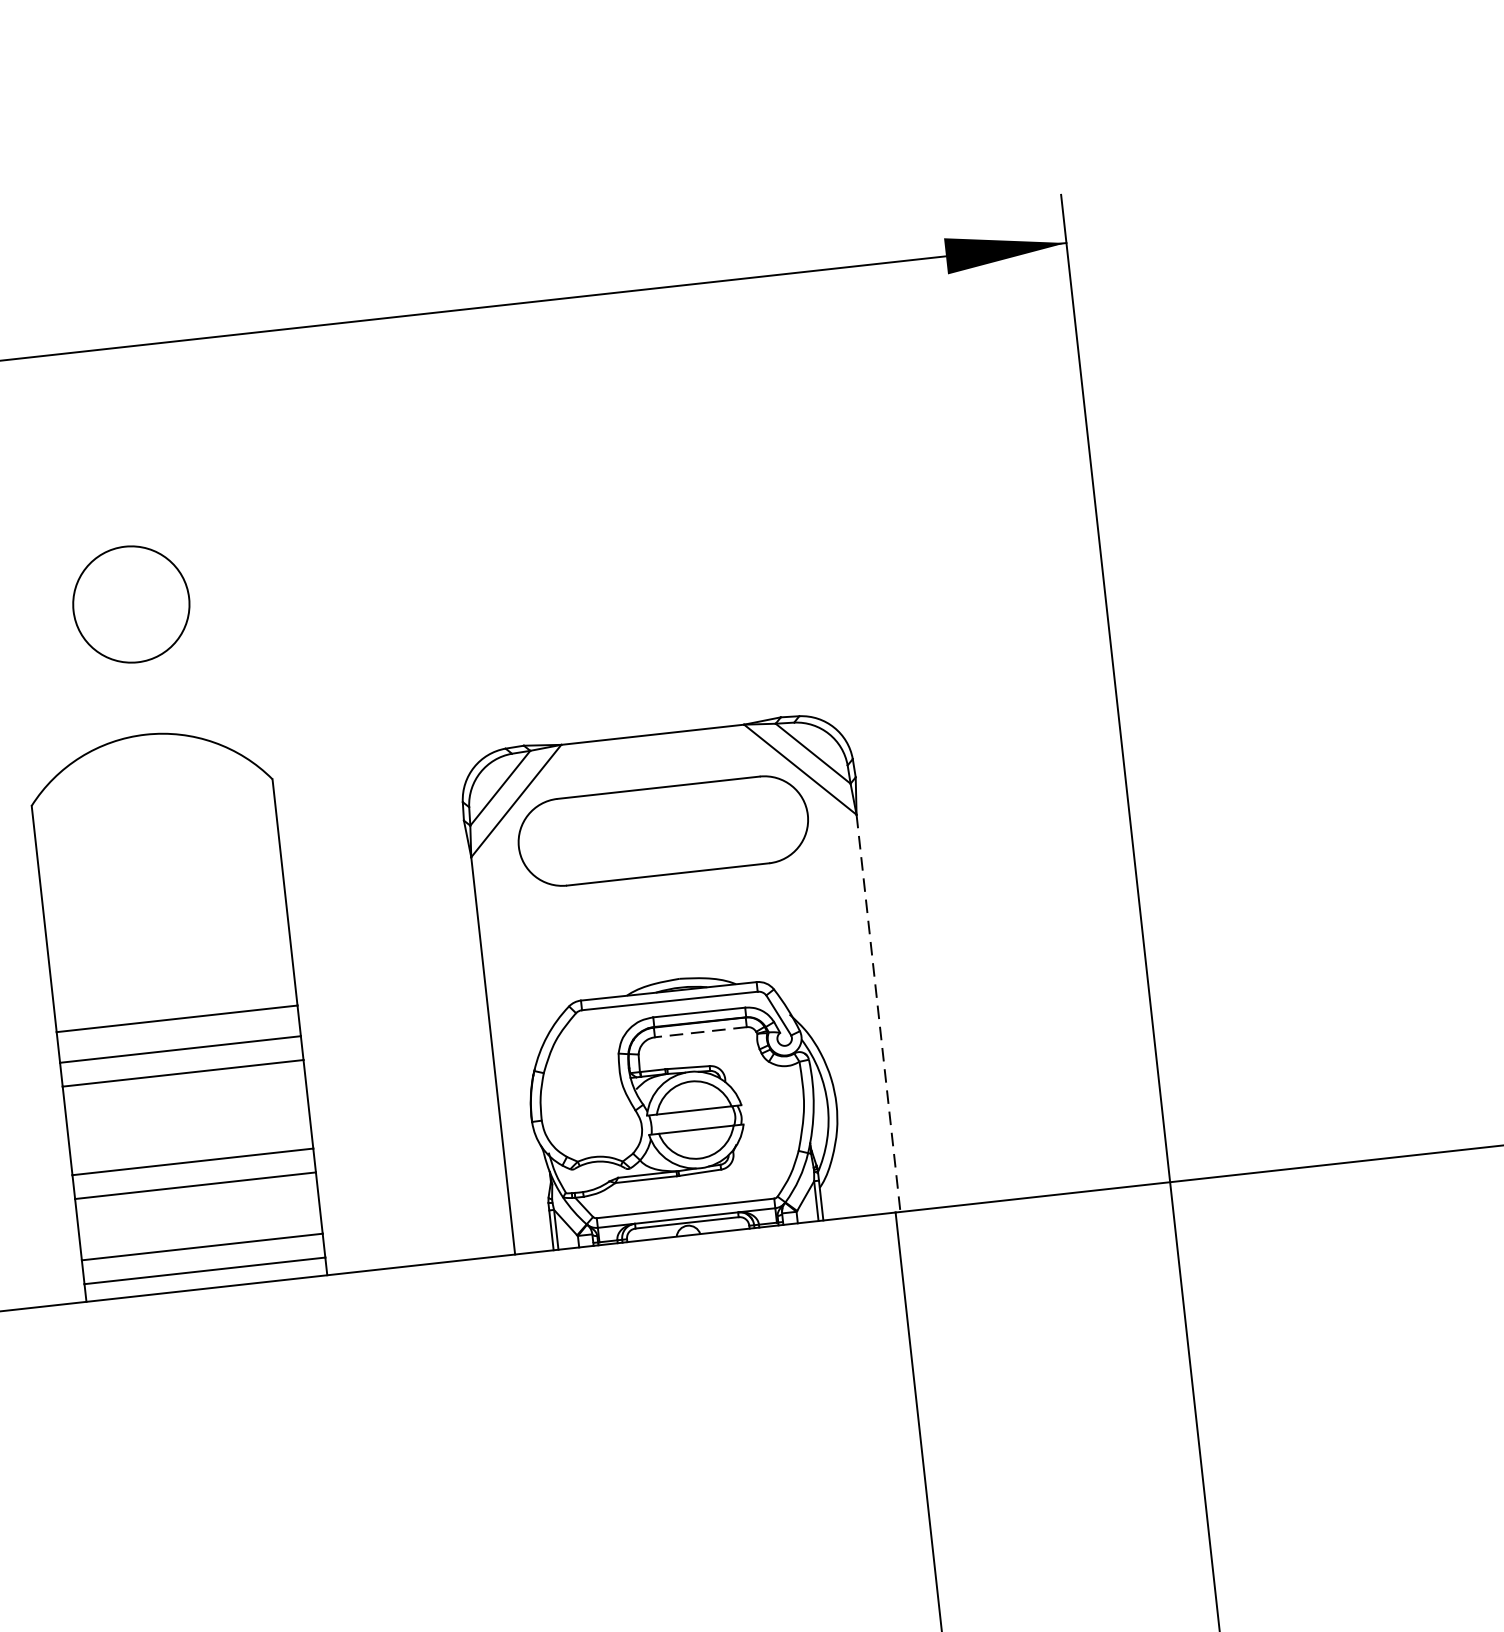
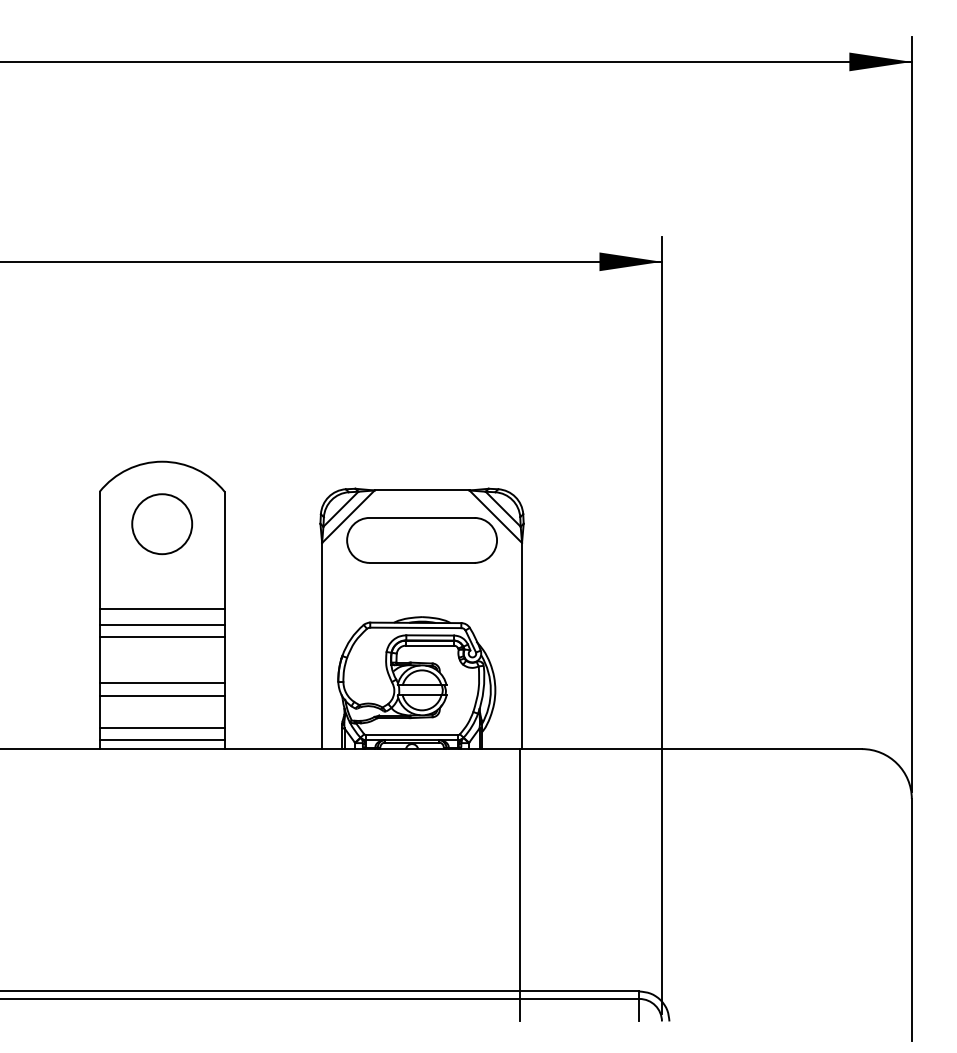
circle: (131, 605) -> (162, 524), moved
line: (879, 1014) -> (522, 646), dashed -> solid
line: (700, 1032) -> (429, 645), dashed -> solid

